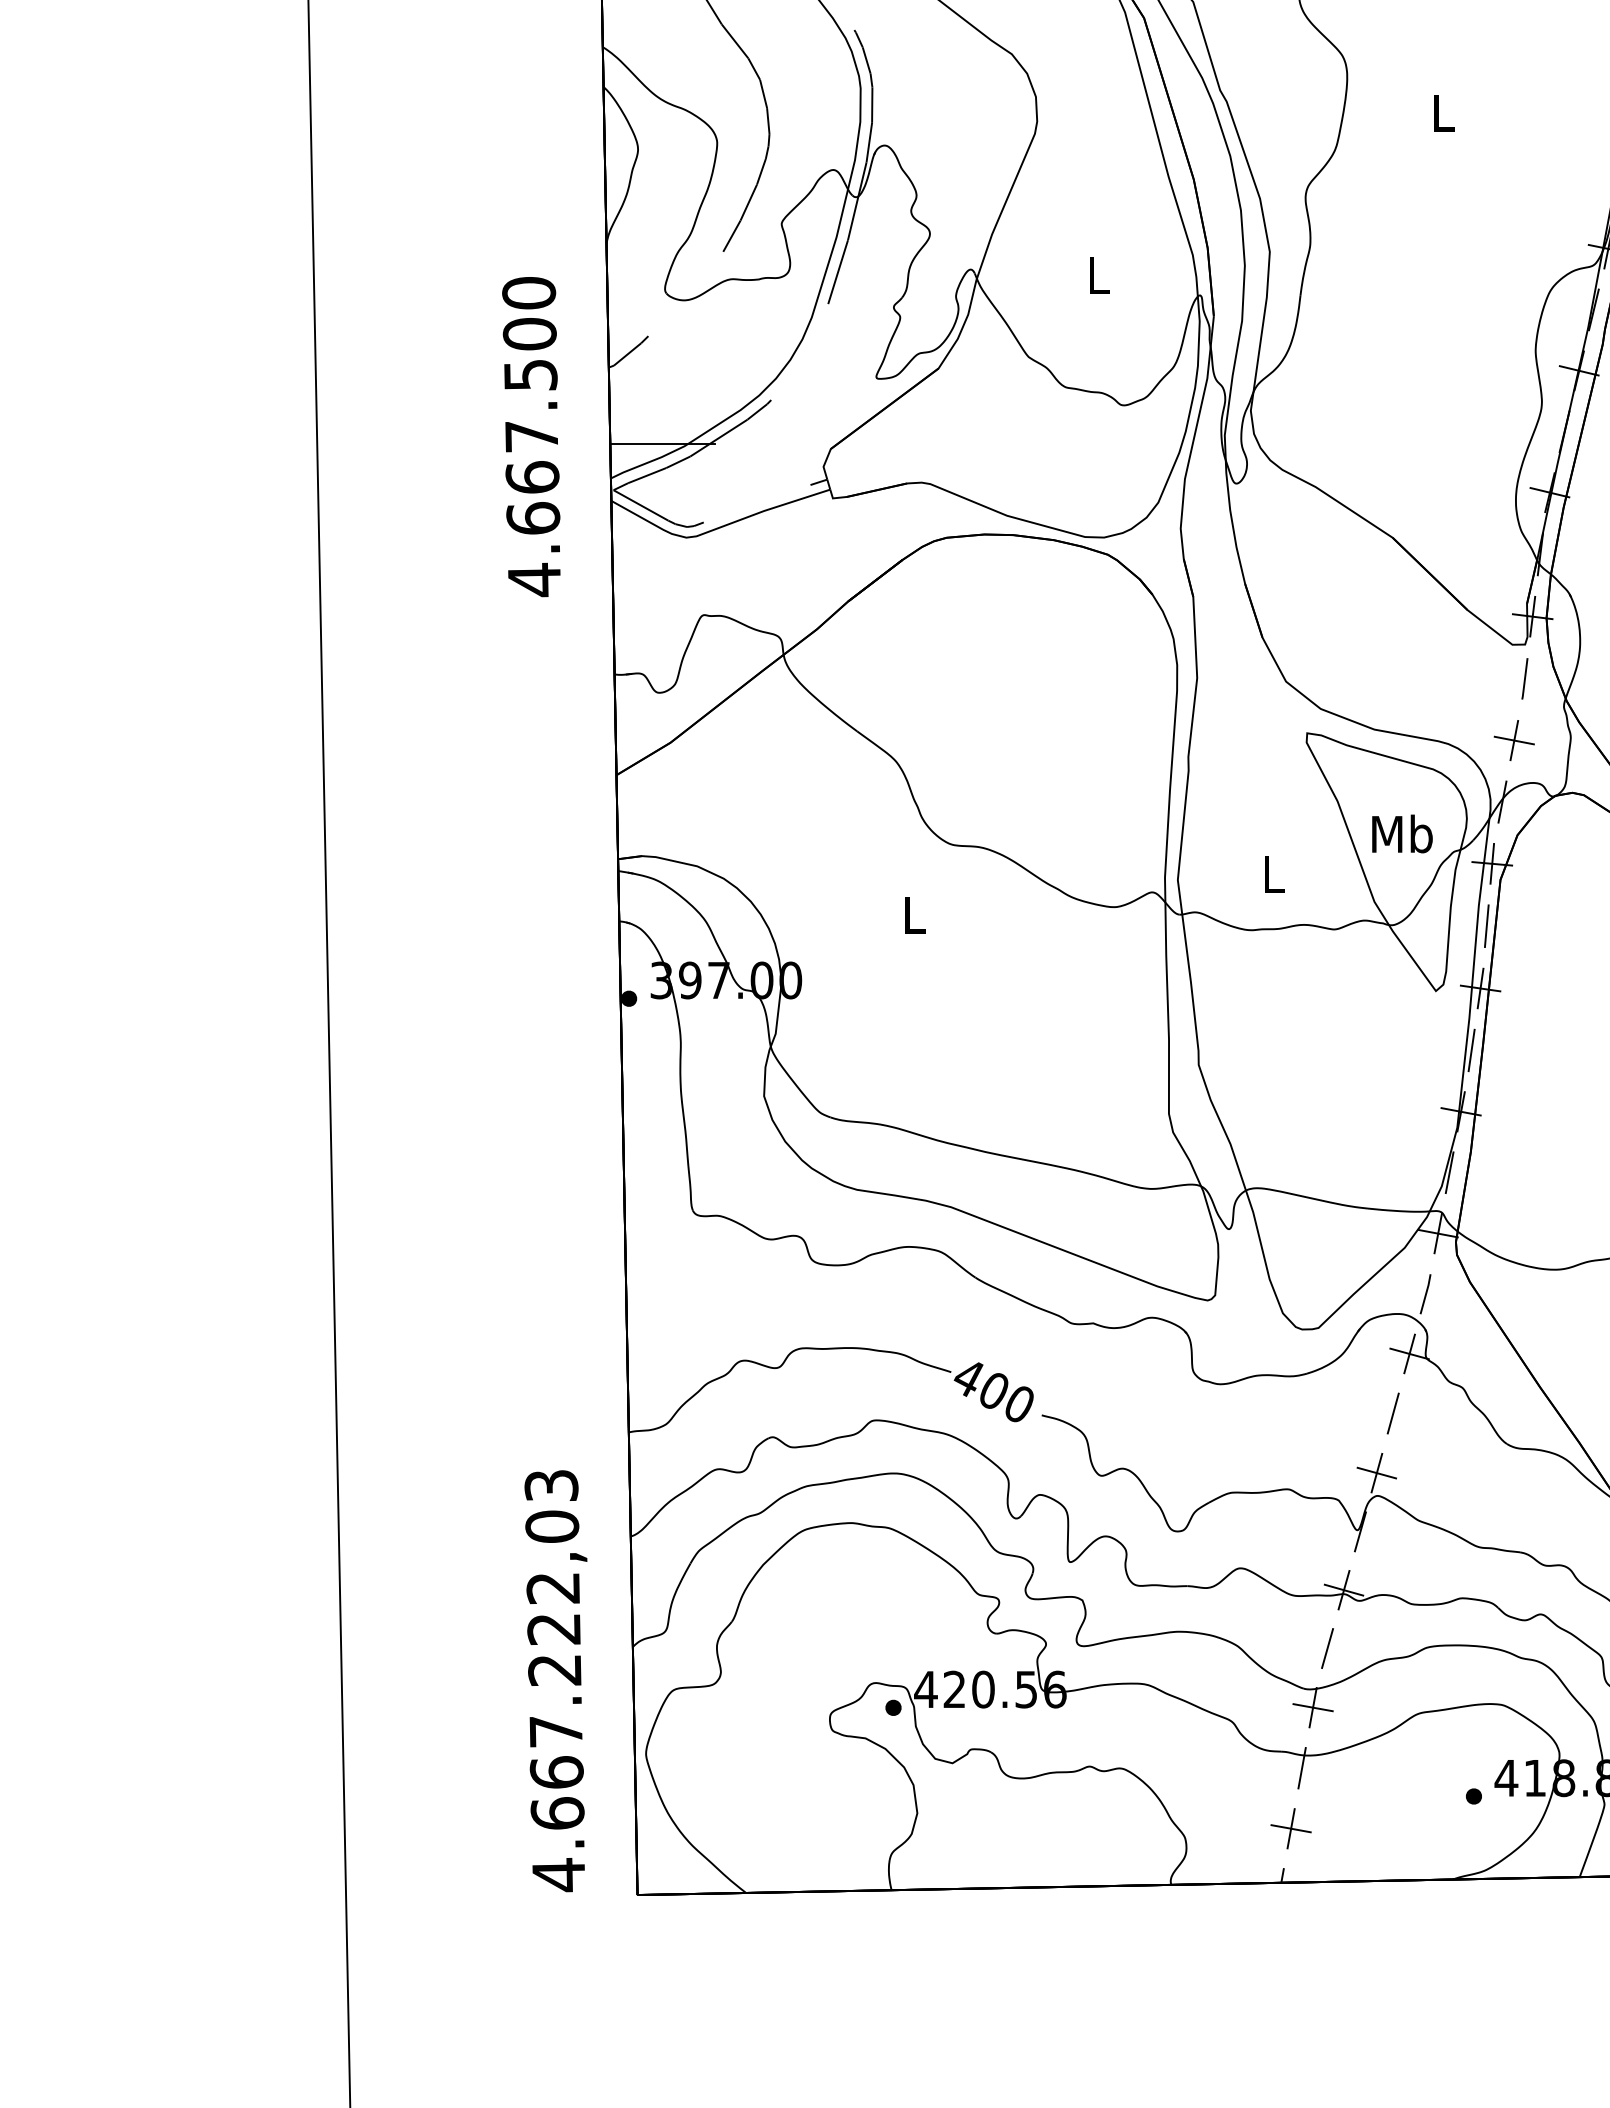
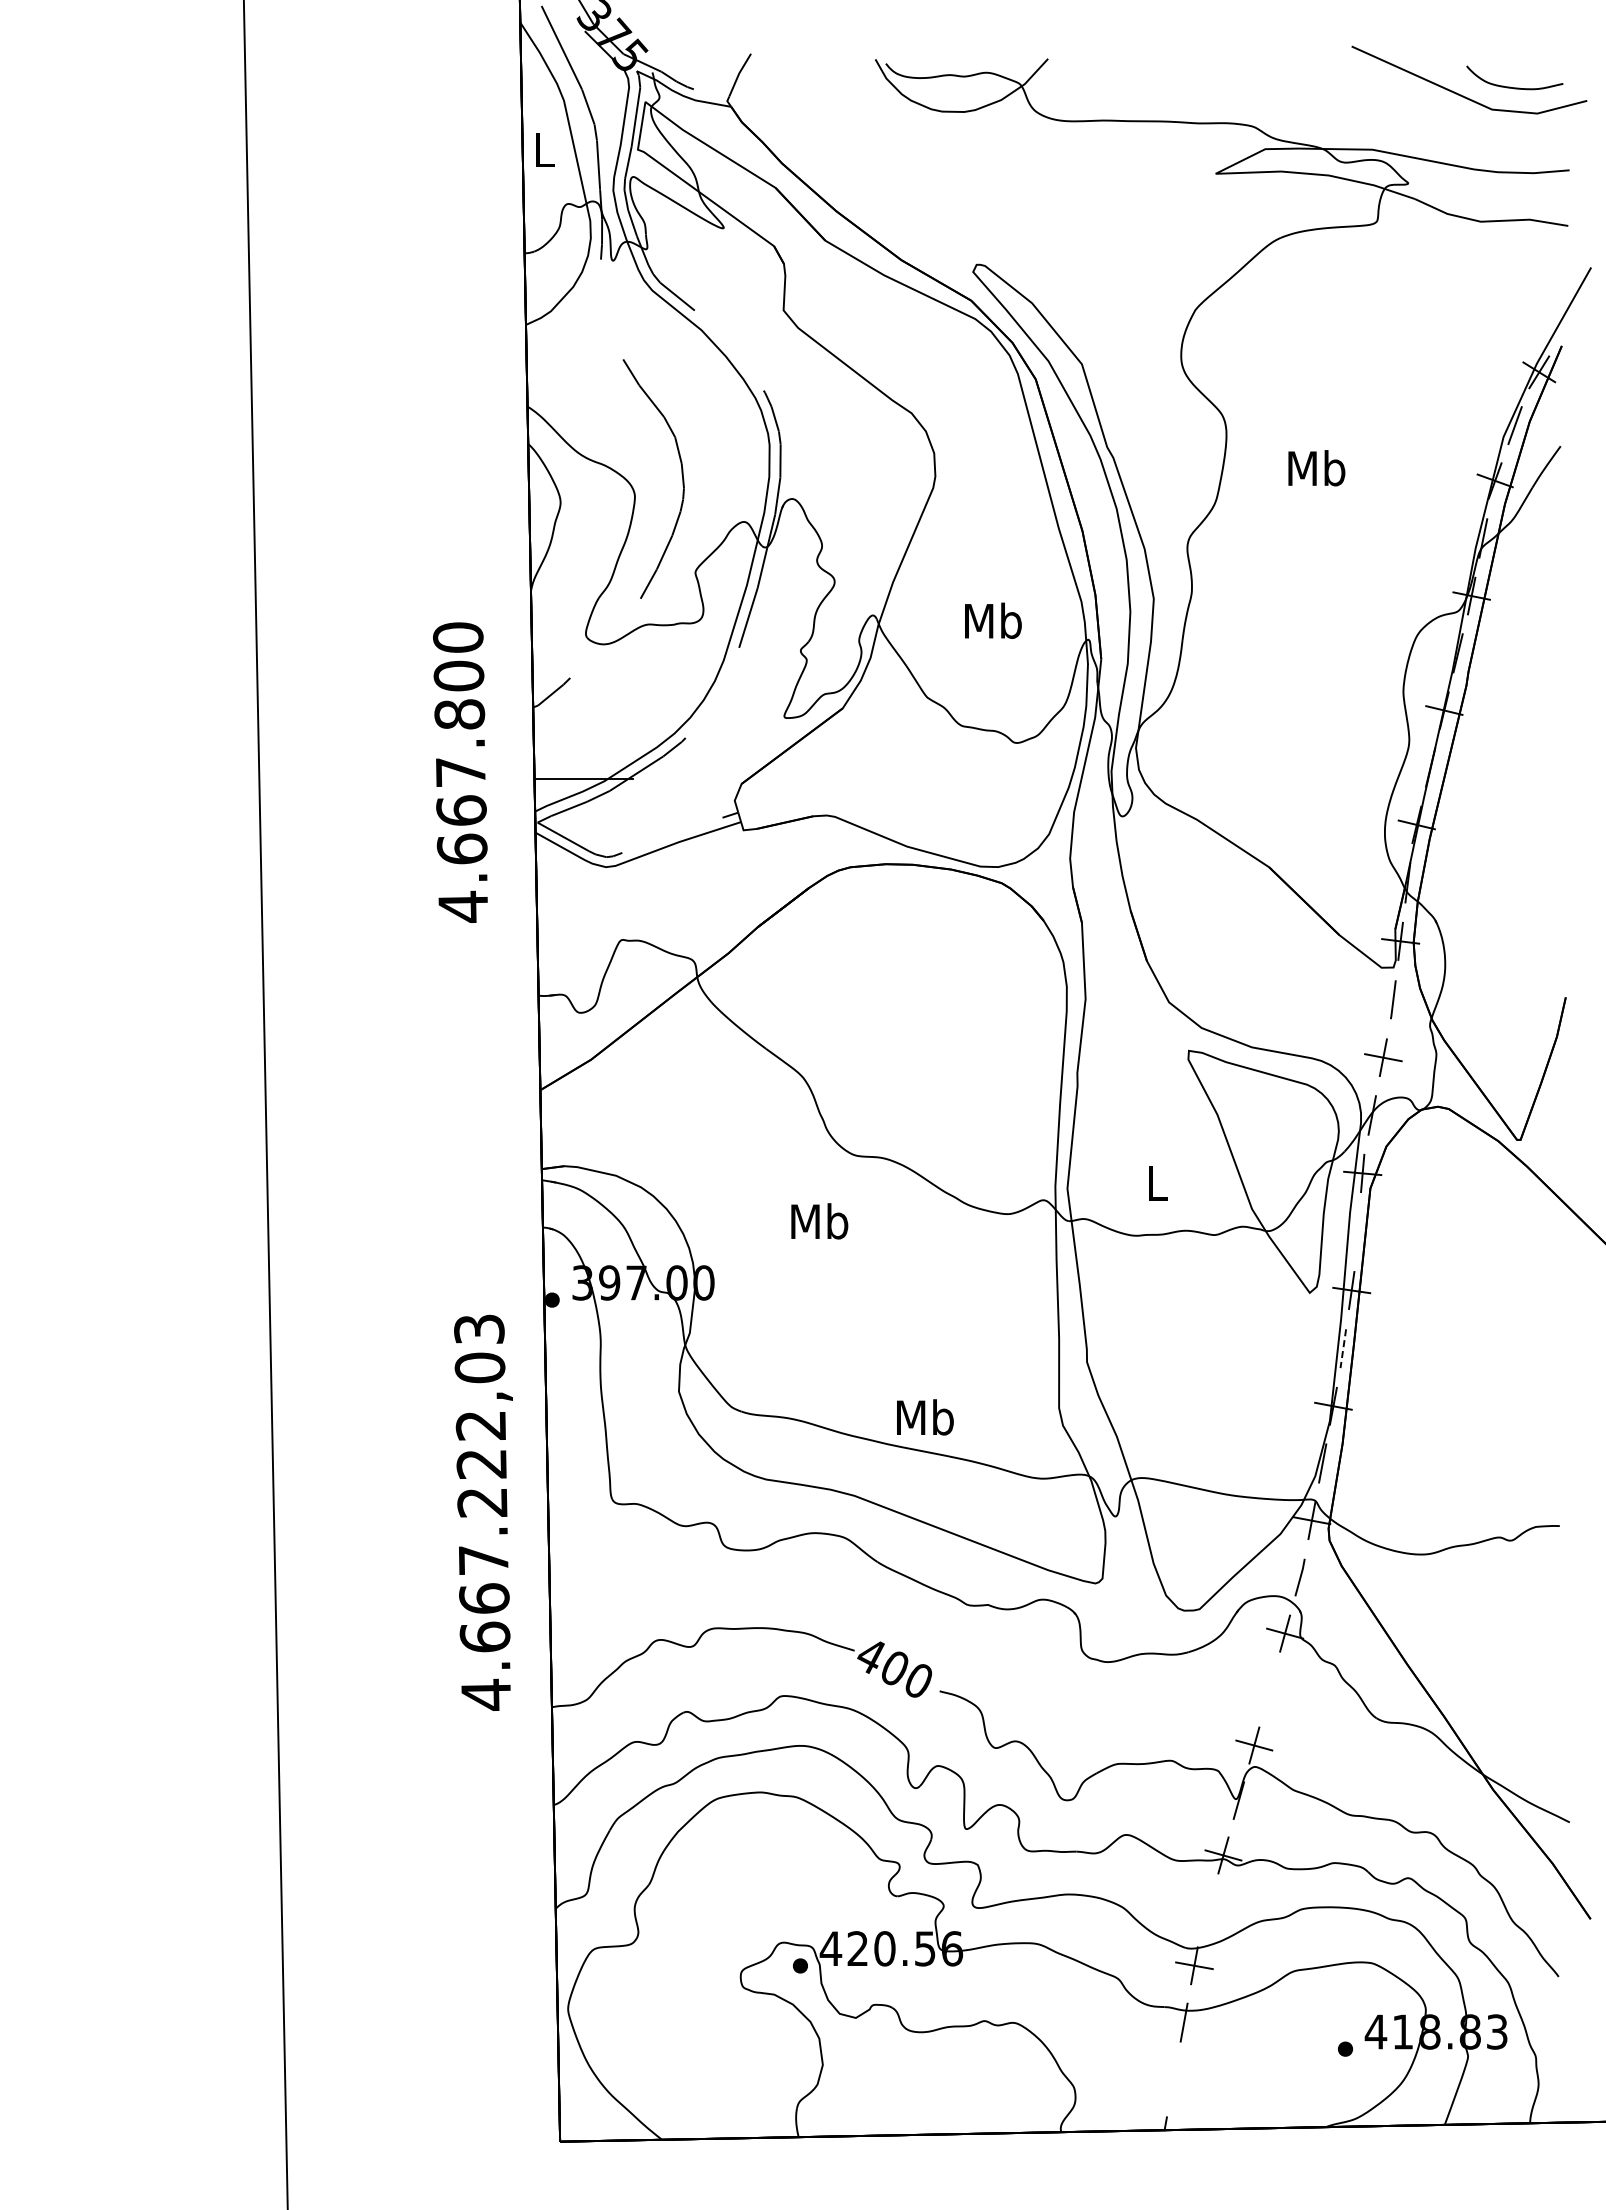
text: (1443, 113) -> (1316, 468), L -> Mb
text: (1099, 274) -> (993, 620), L -> Mb
text: (530, 375) -> (459, 714), 4.667.500 -> 4.667.800
text: (1402, 834) -> (925, 1417), moved
text: (913, 915) -> (819, 1221), L -> Mb
line: (1486, 925) -> (1357, 1231), removed
line: (1471, 1050) -> (1343, 1348), solid -> dashed
line: (1393, 1413) -> (1269, 1689), removed
line: (1326, 1647) -> (1207, 1909), removed
text: (555, 1680) -> (483, 1512), moved
part: (1290, 1828) -> (1173, 2079), removed

